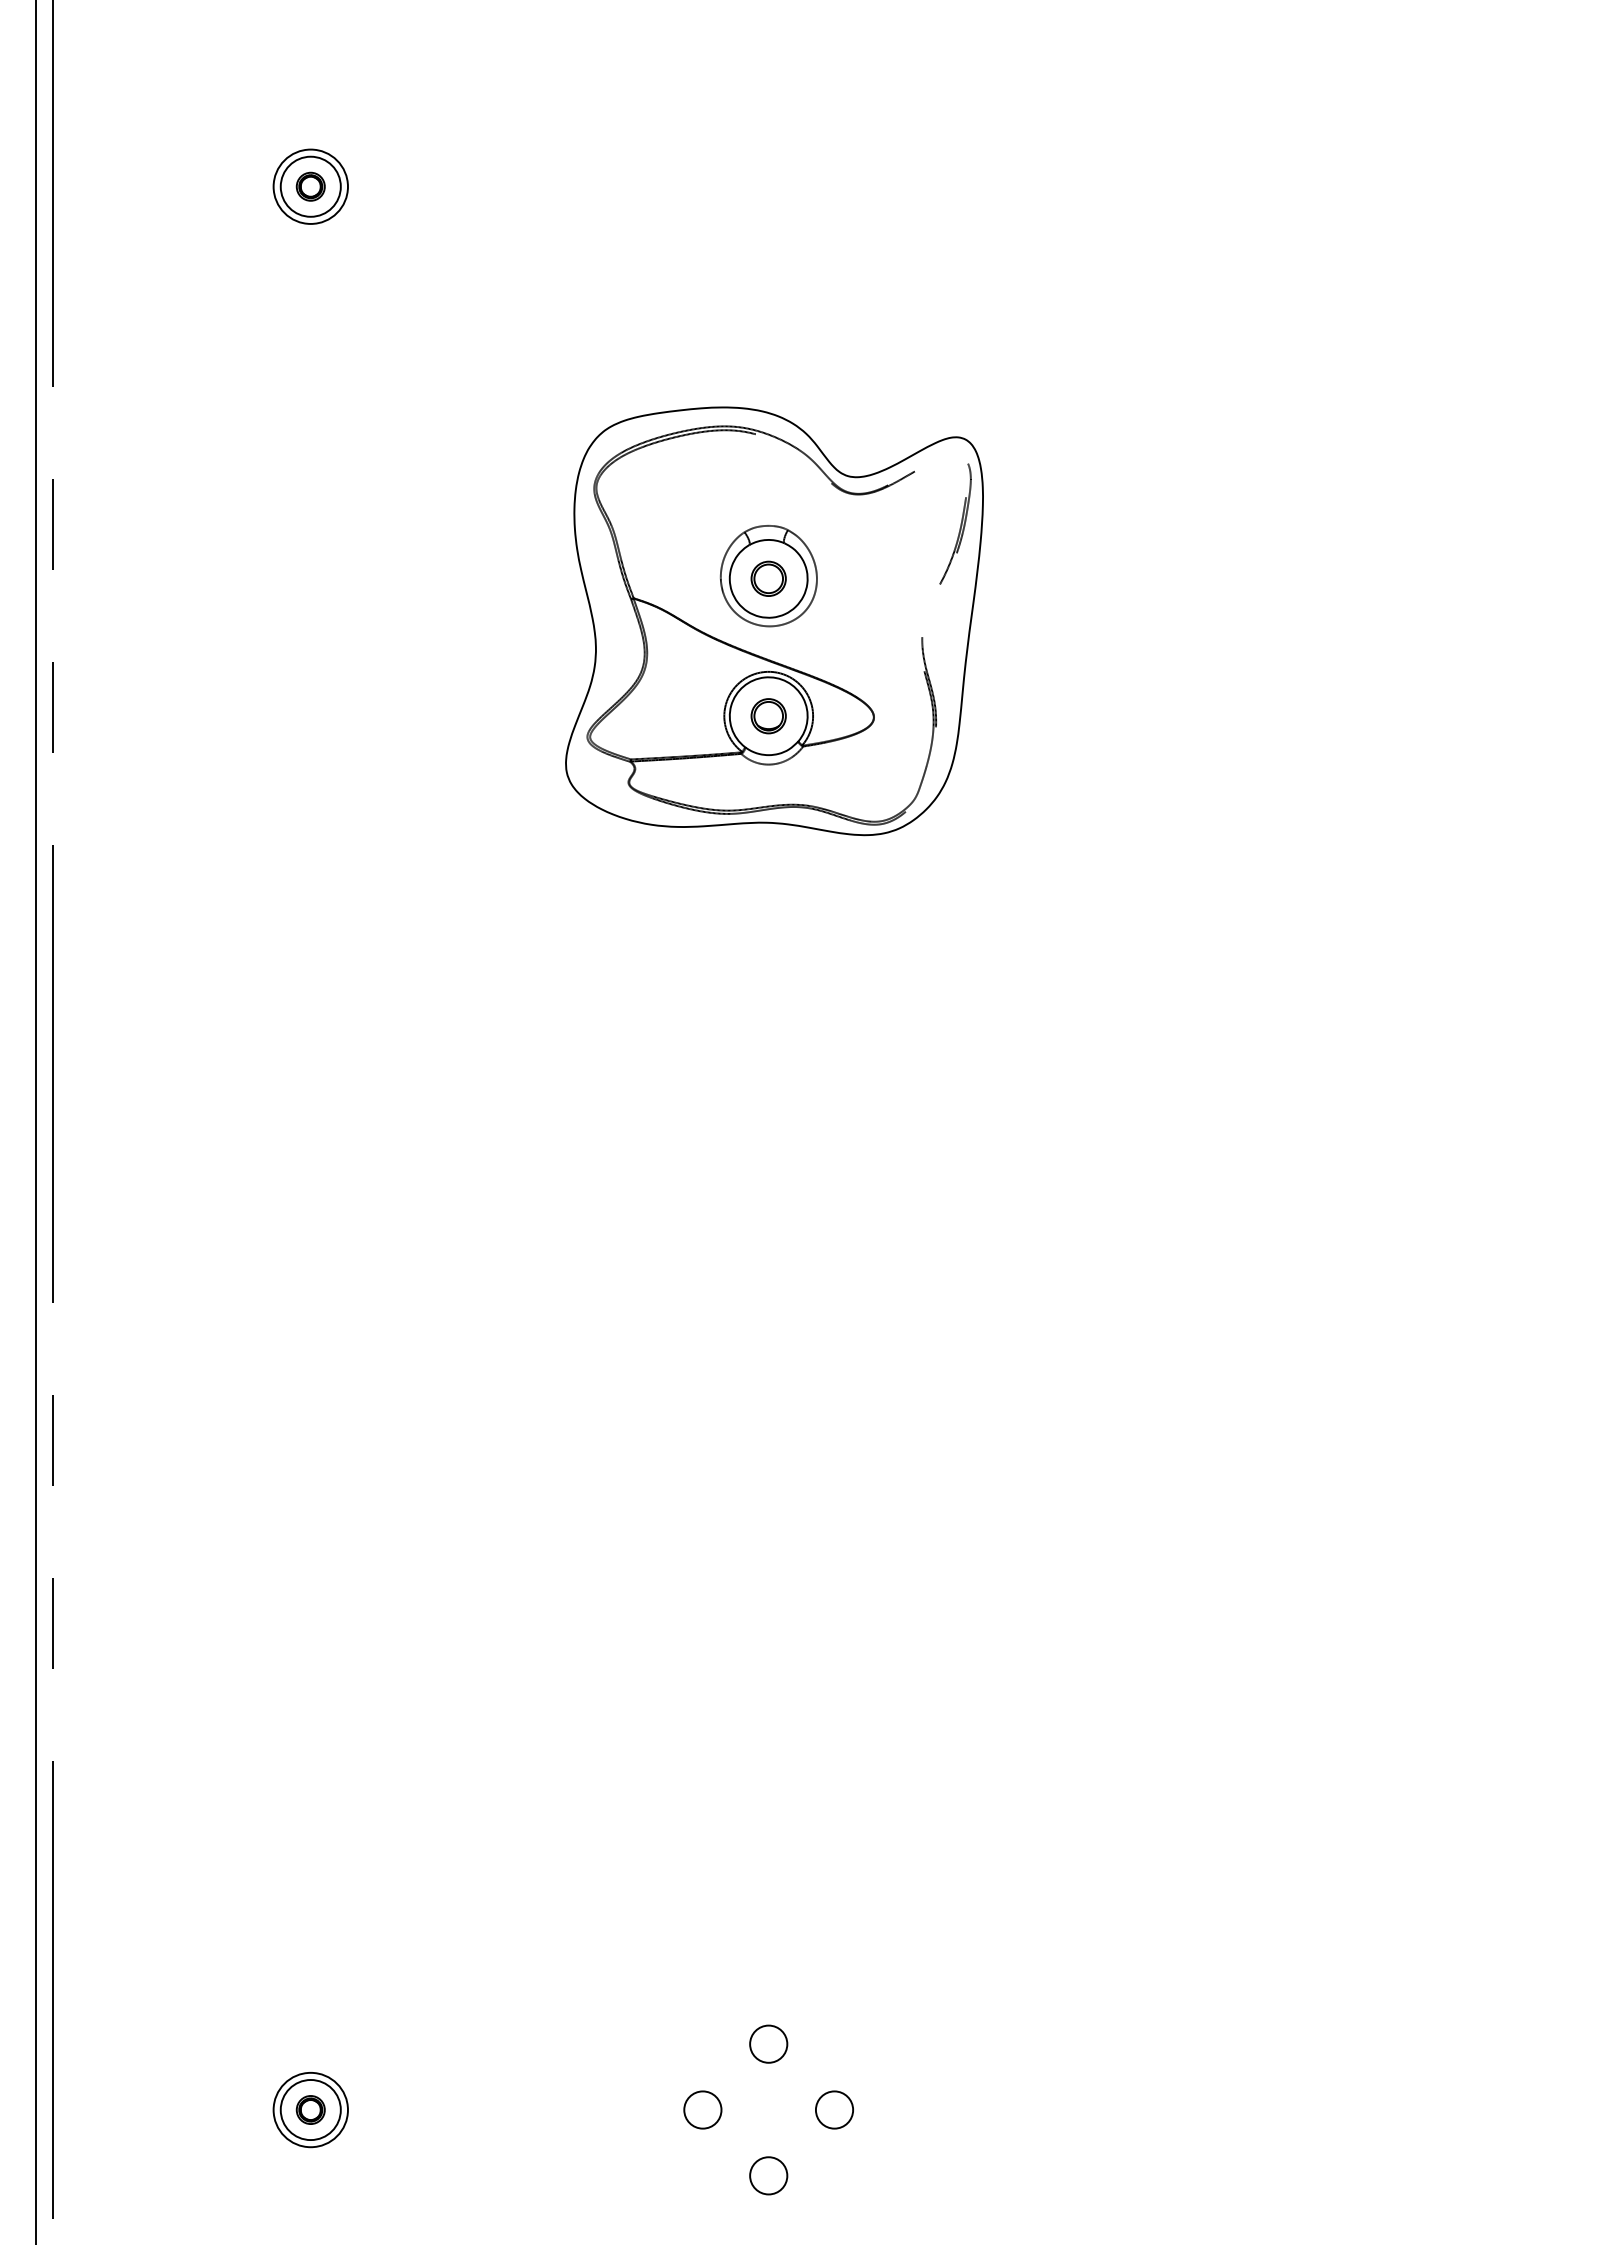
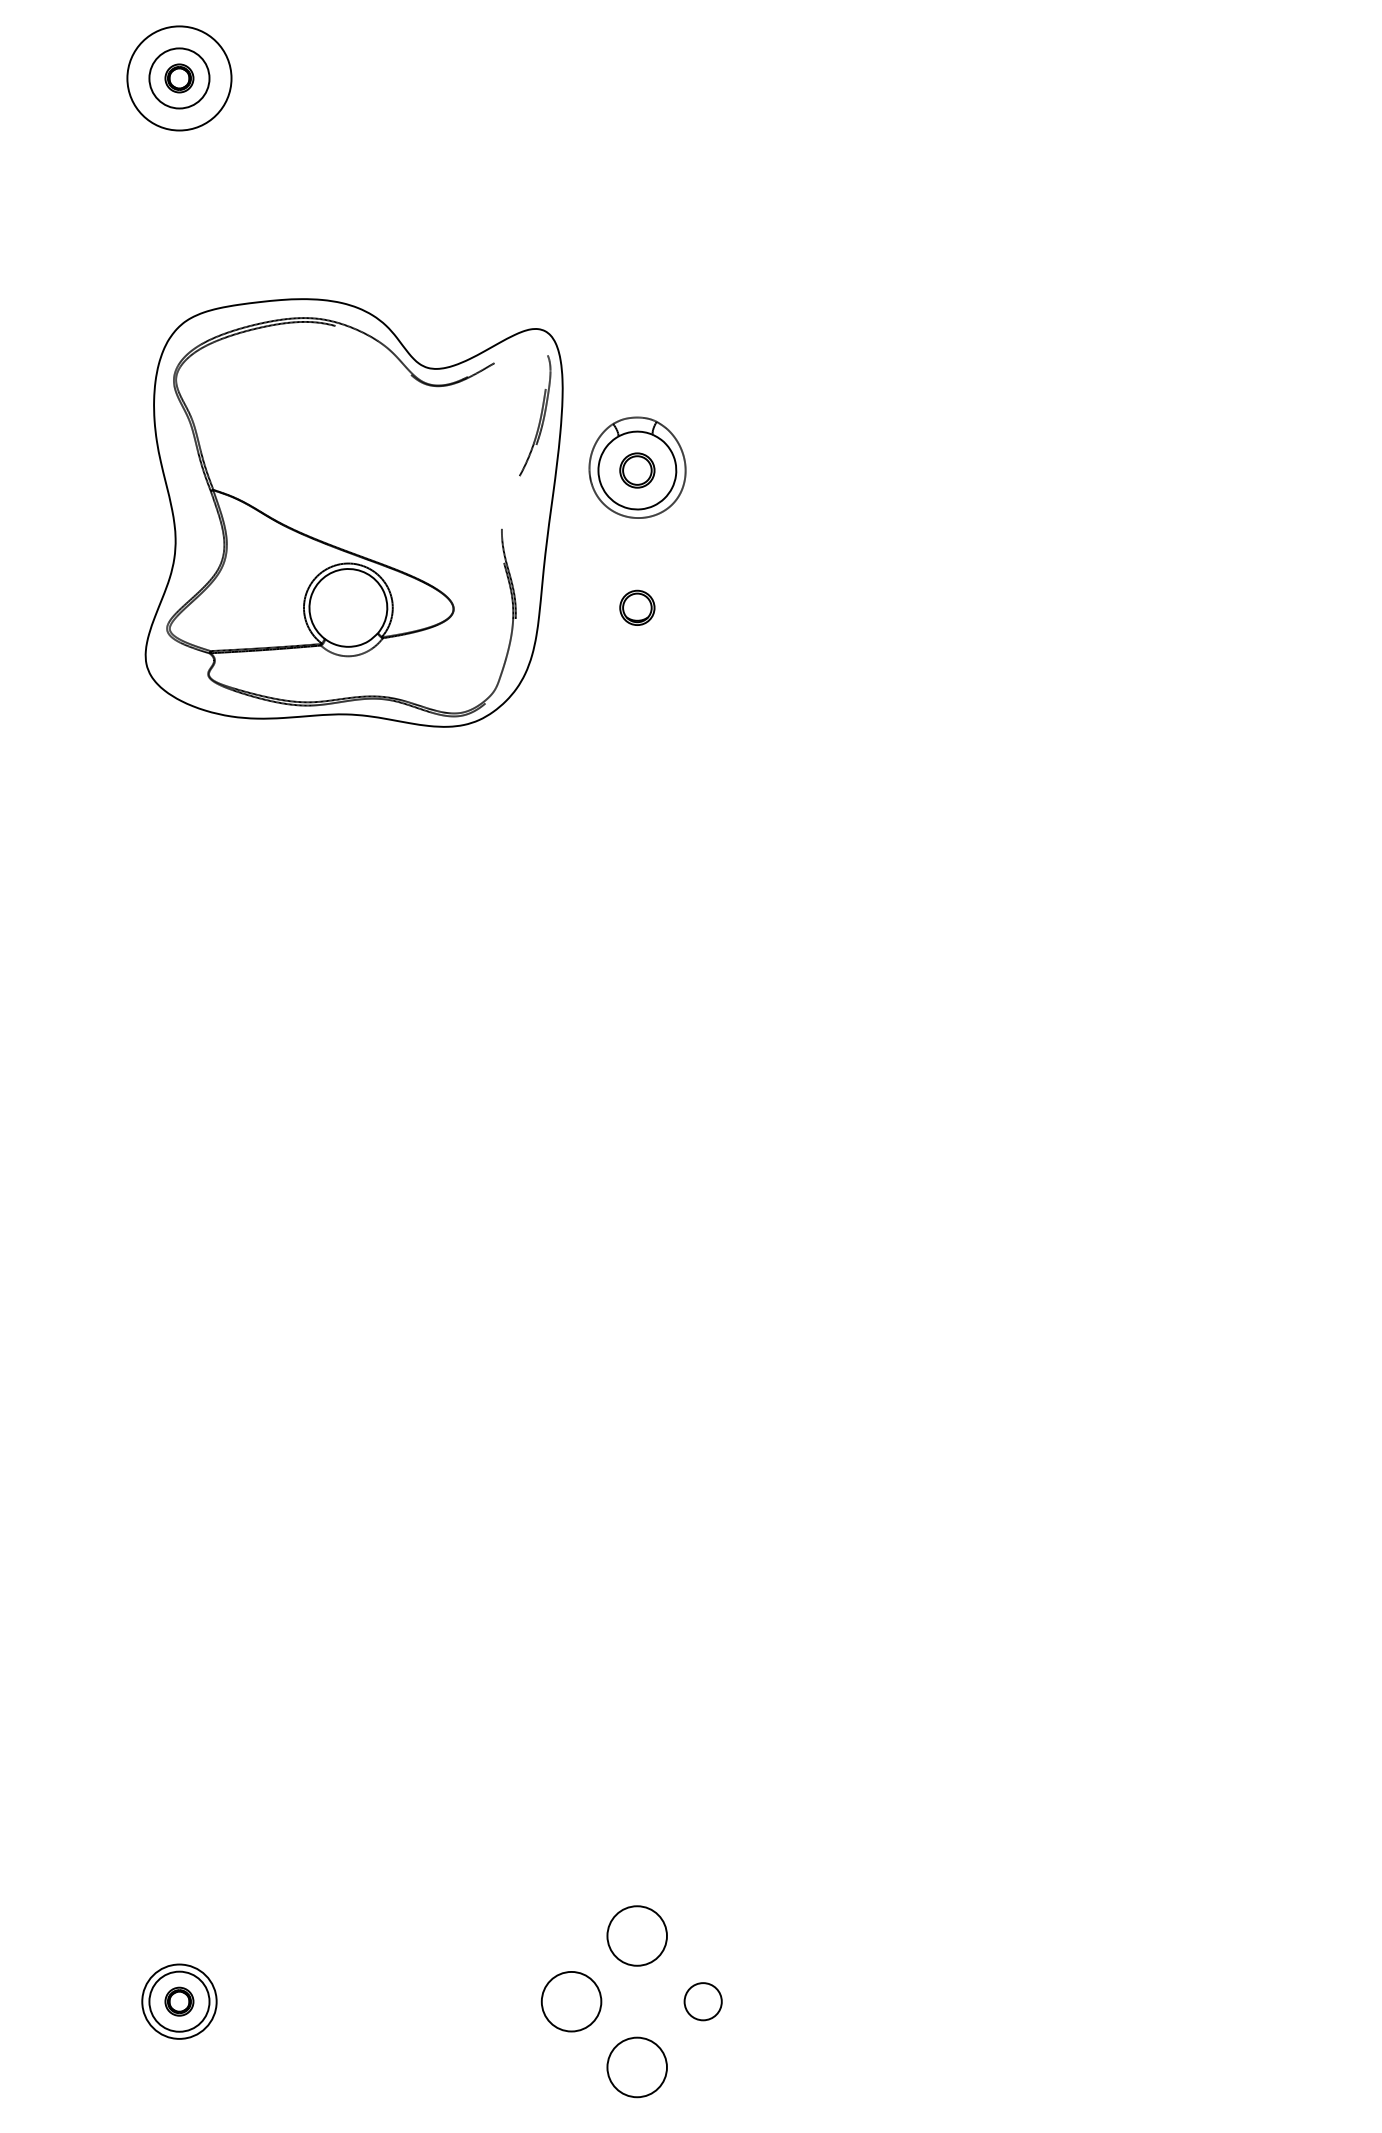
circle: (310, 186) -> (179, 78), size x1.4
part: (774, 621) -> (354, 513), moved
circle: (768, 2043) -> (637, 1935), size x1.6
circle: (702, 2109) -> (571, 2001), size x1.6
circle: (768, 2175) -> (637, 2067), size x1.6

